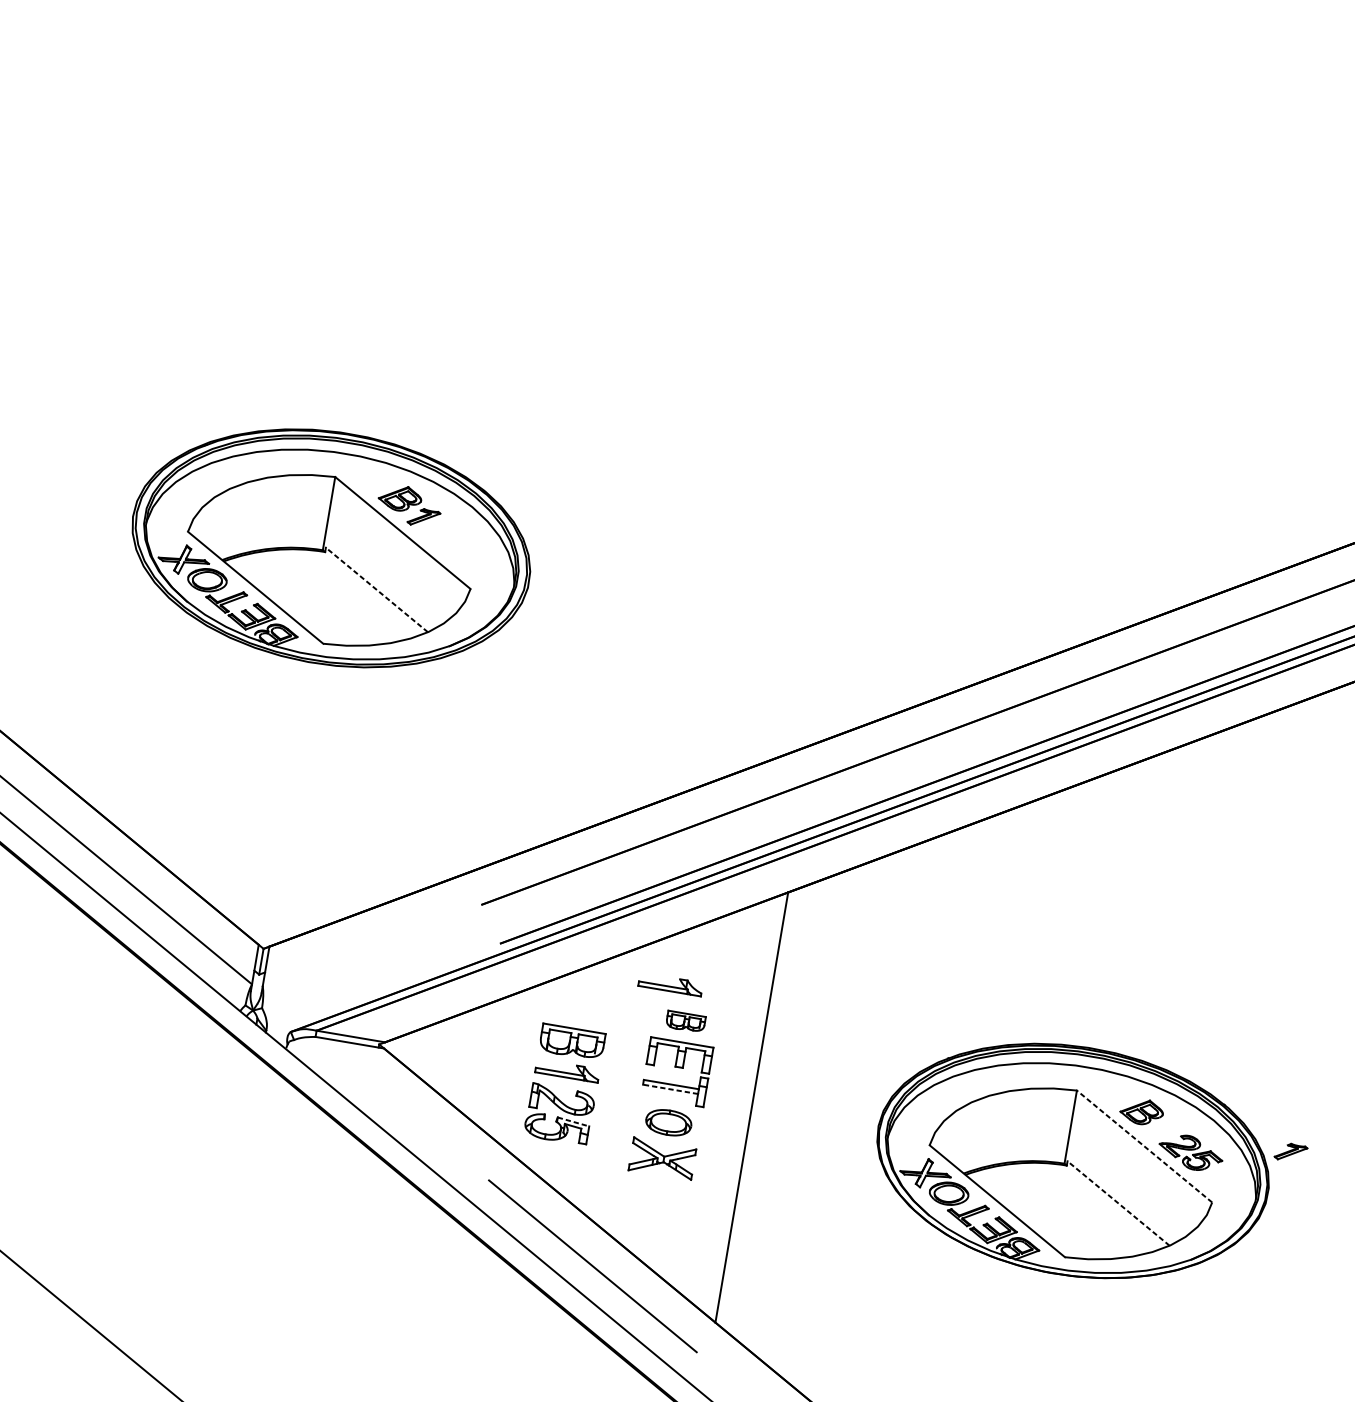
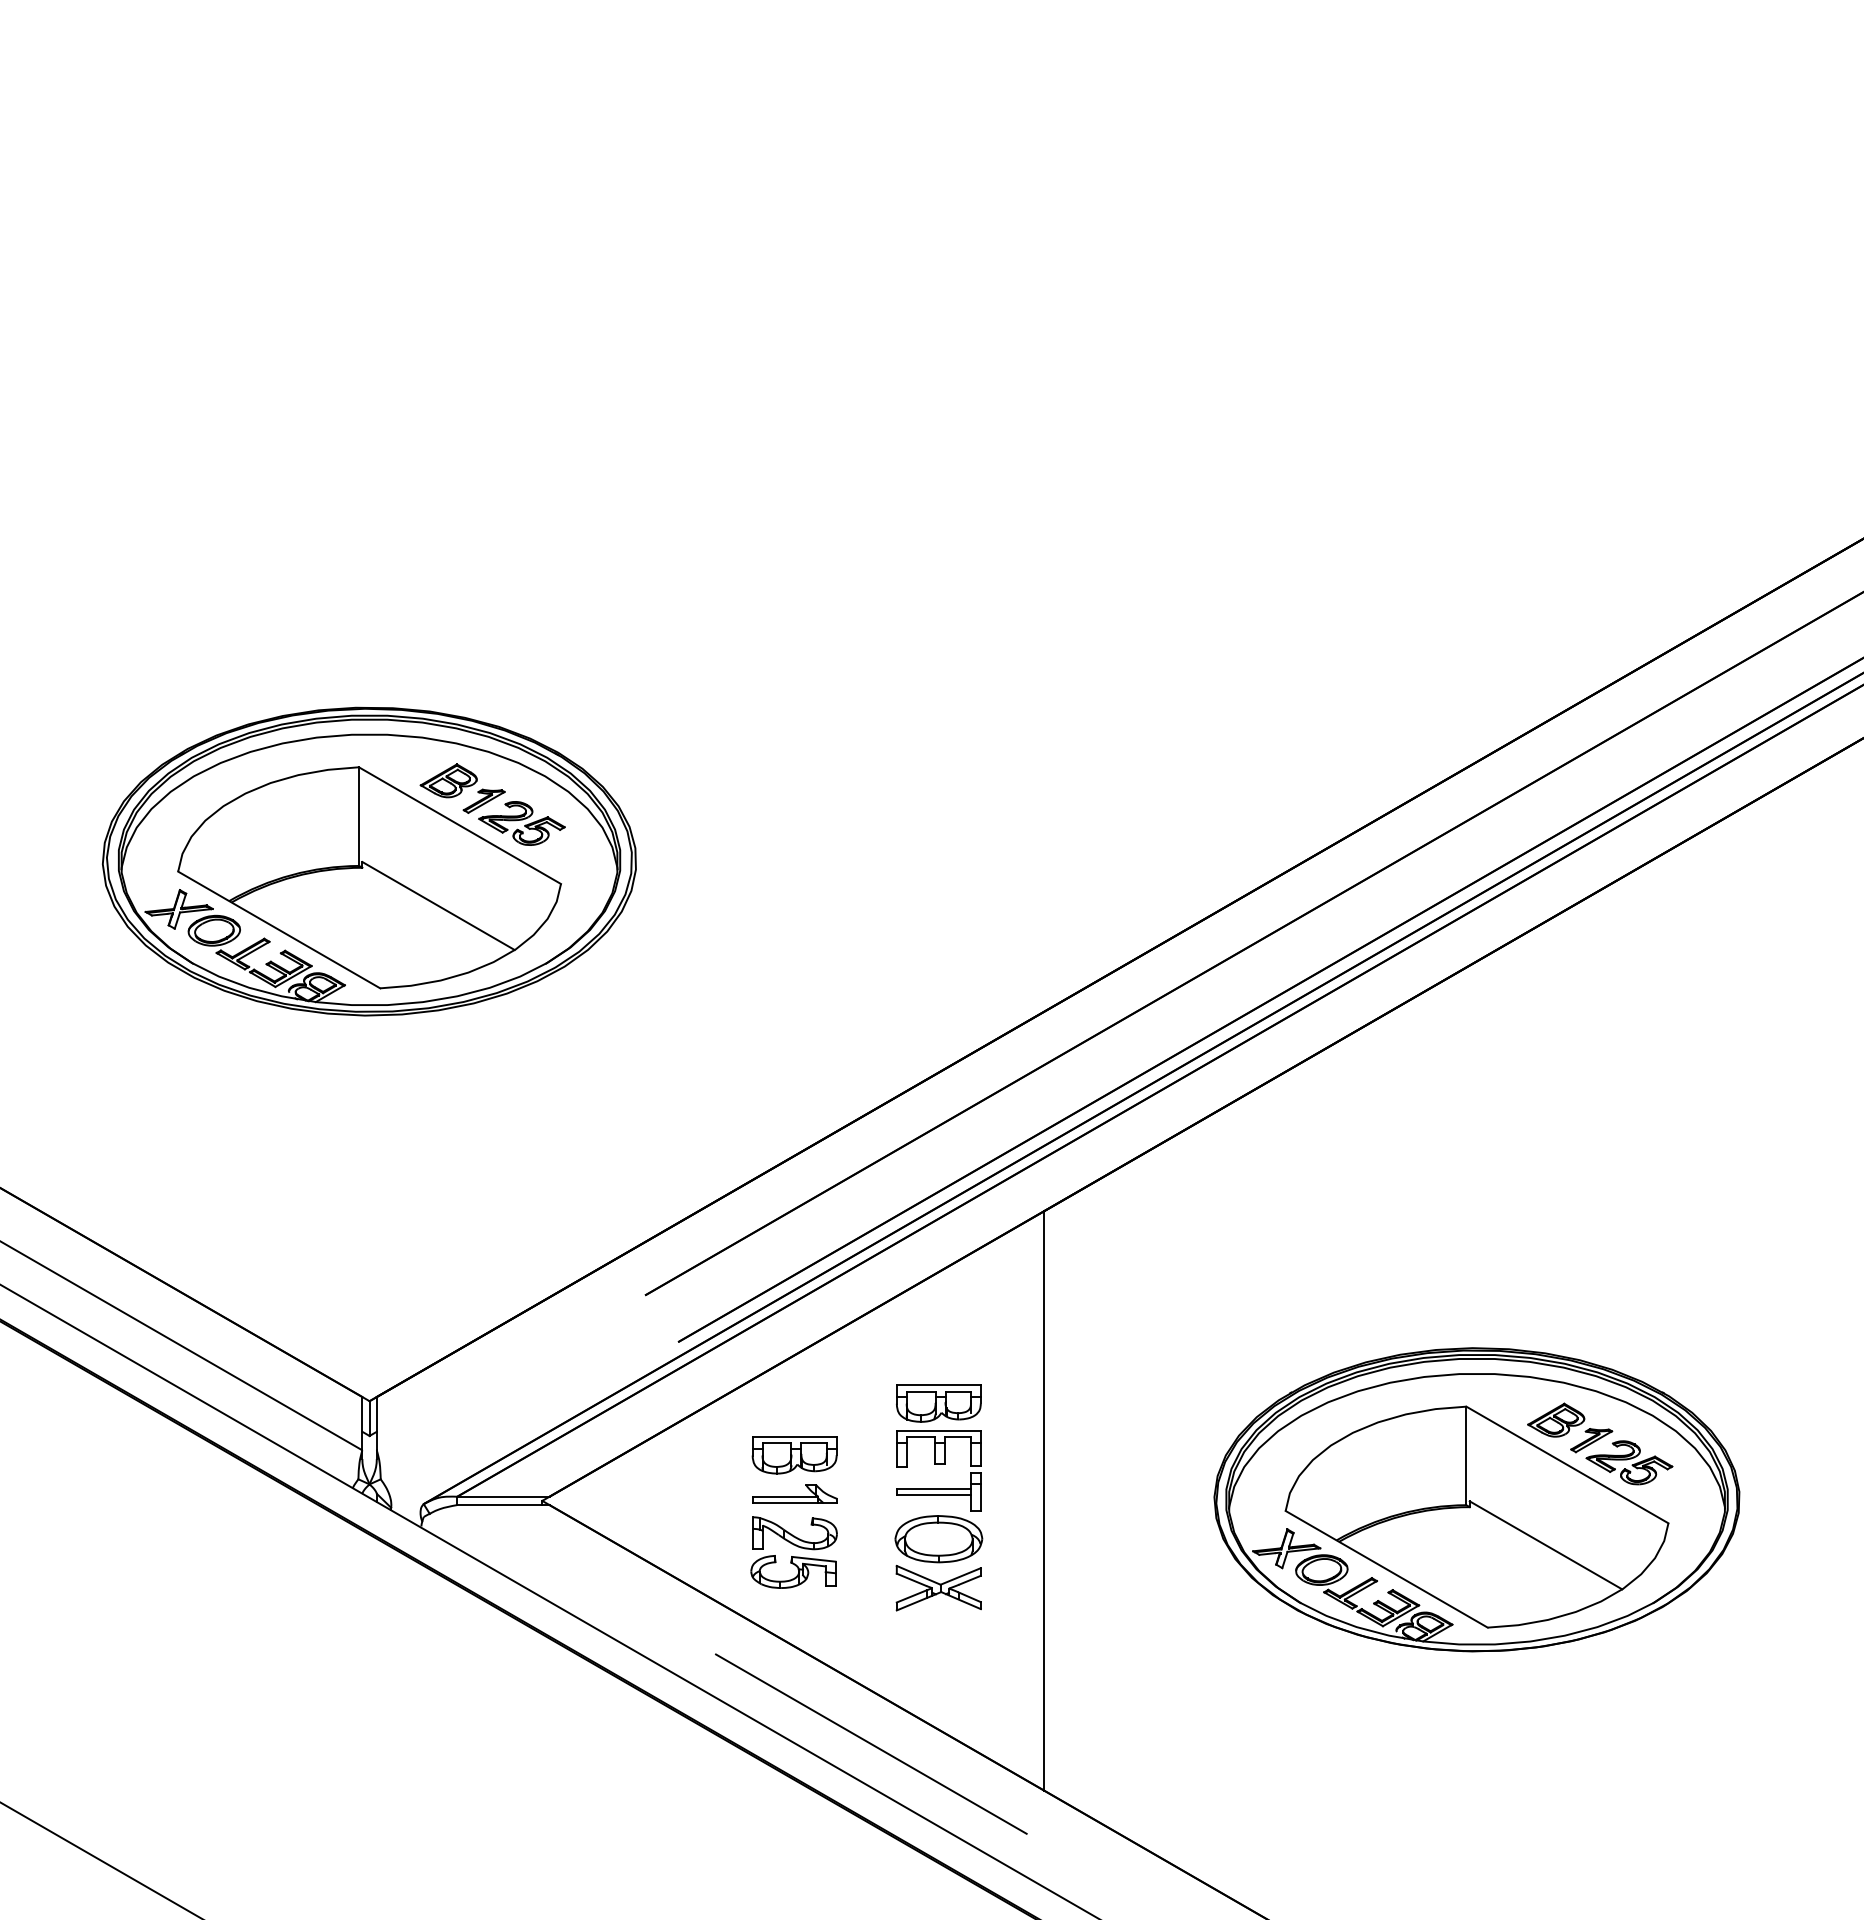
part: (448, 539) -> (521, 823), added
line: (376, 590) -> (438, 906), dashed -> solid
part: (670, 984) -> (910, 1357), removed
part: (685, 1021) -> (938, 1403), size x1.67
line: (670, 1089) -> (933, 1495), dashed -> solid
line: (573, 1122) -> (813, 1559), dashed -> solid
part: (668, 1122) -> (938, 1539), size x1.43
line: (1144, 1146) -> (1567, 1464), dashed -> solid
part: (1290, 1152) -> (1591, 1440), moved
line: (1118, 1203) -> (1545, 1545), dashed -> solid

